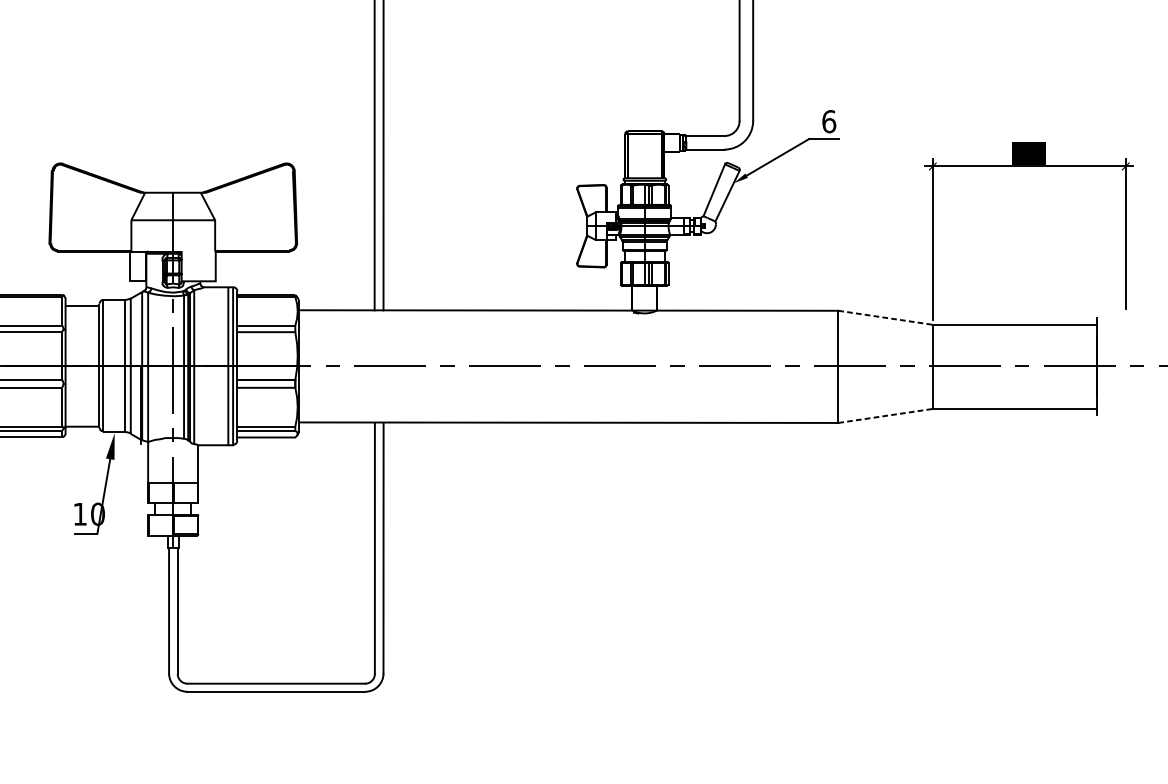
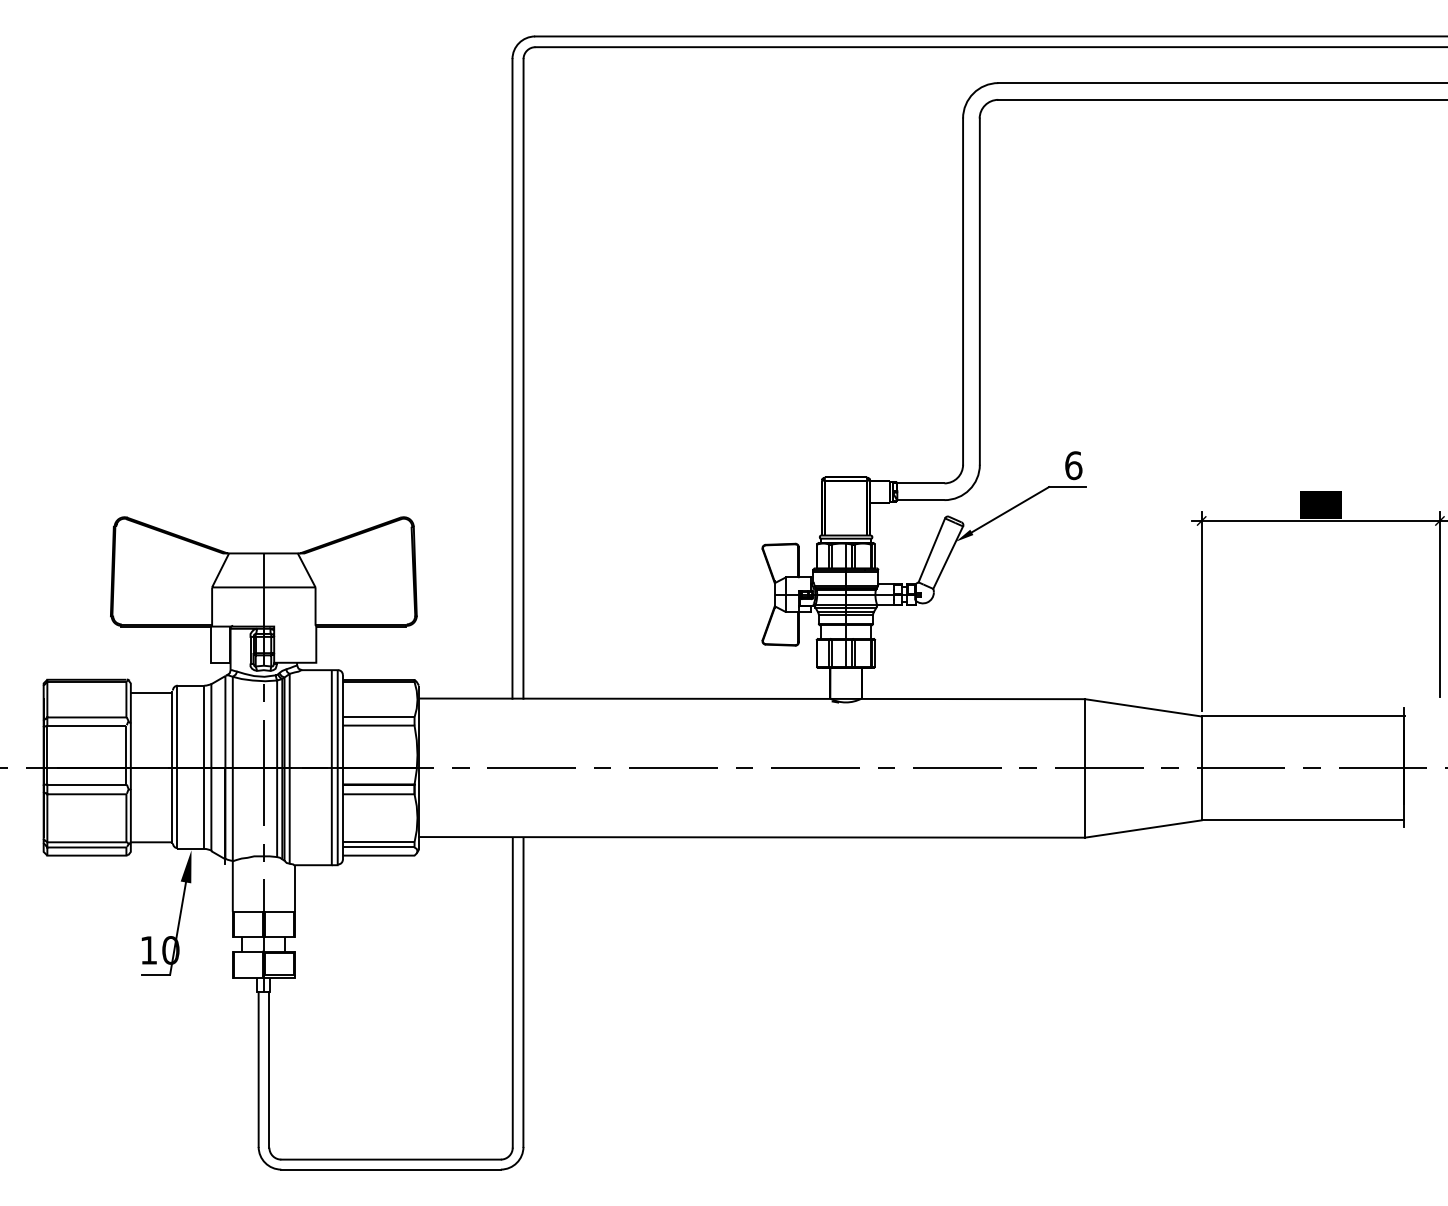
line: (885, 317) -> (1143, 707), dashed -> solid
line: (885, 416) -> (1143, 829), dashed -> solid

